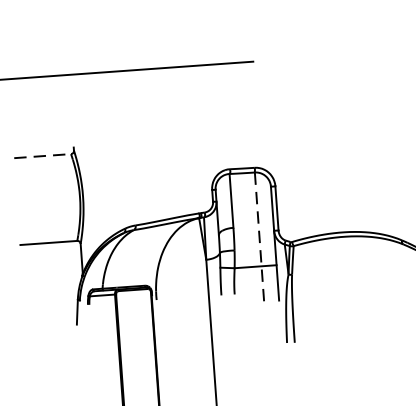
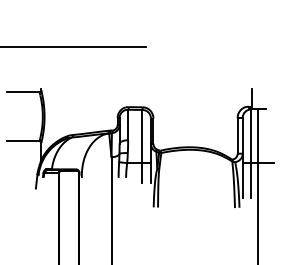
line: (42, 156) -> (23, 92), dashed -> solid
line: (259, 236) -> (142, 146), dashed -> solid

